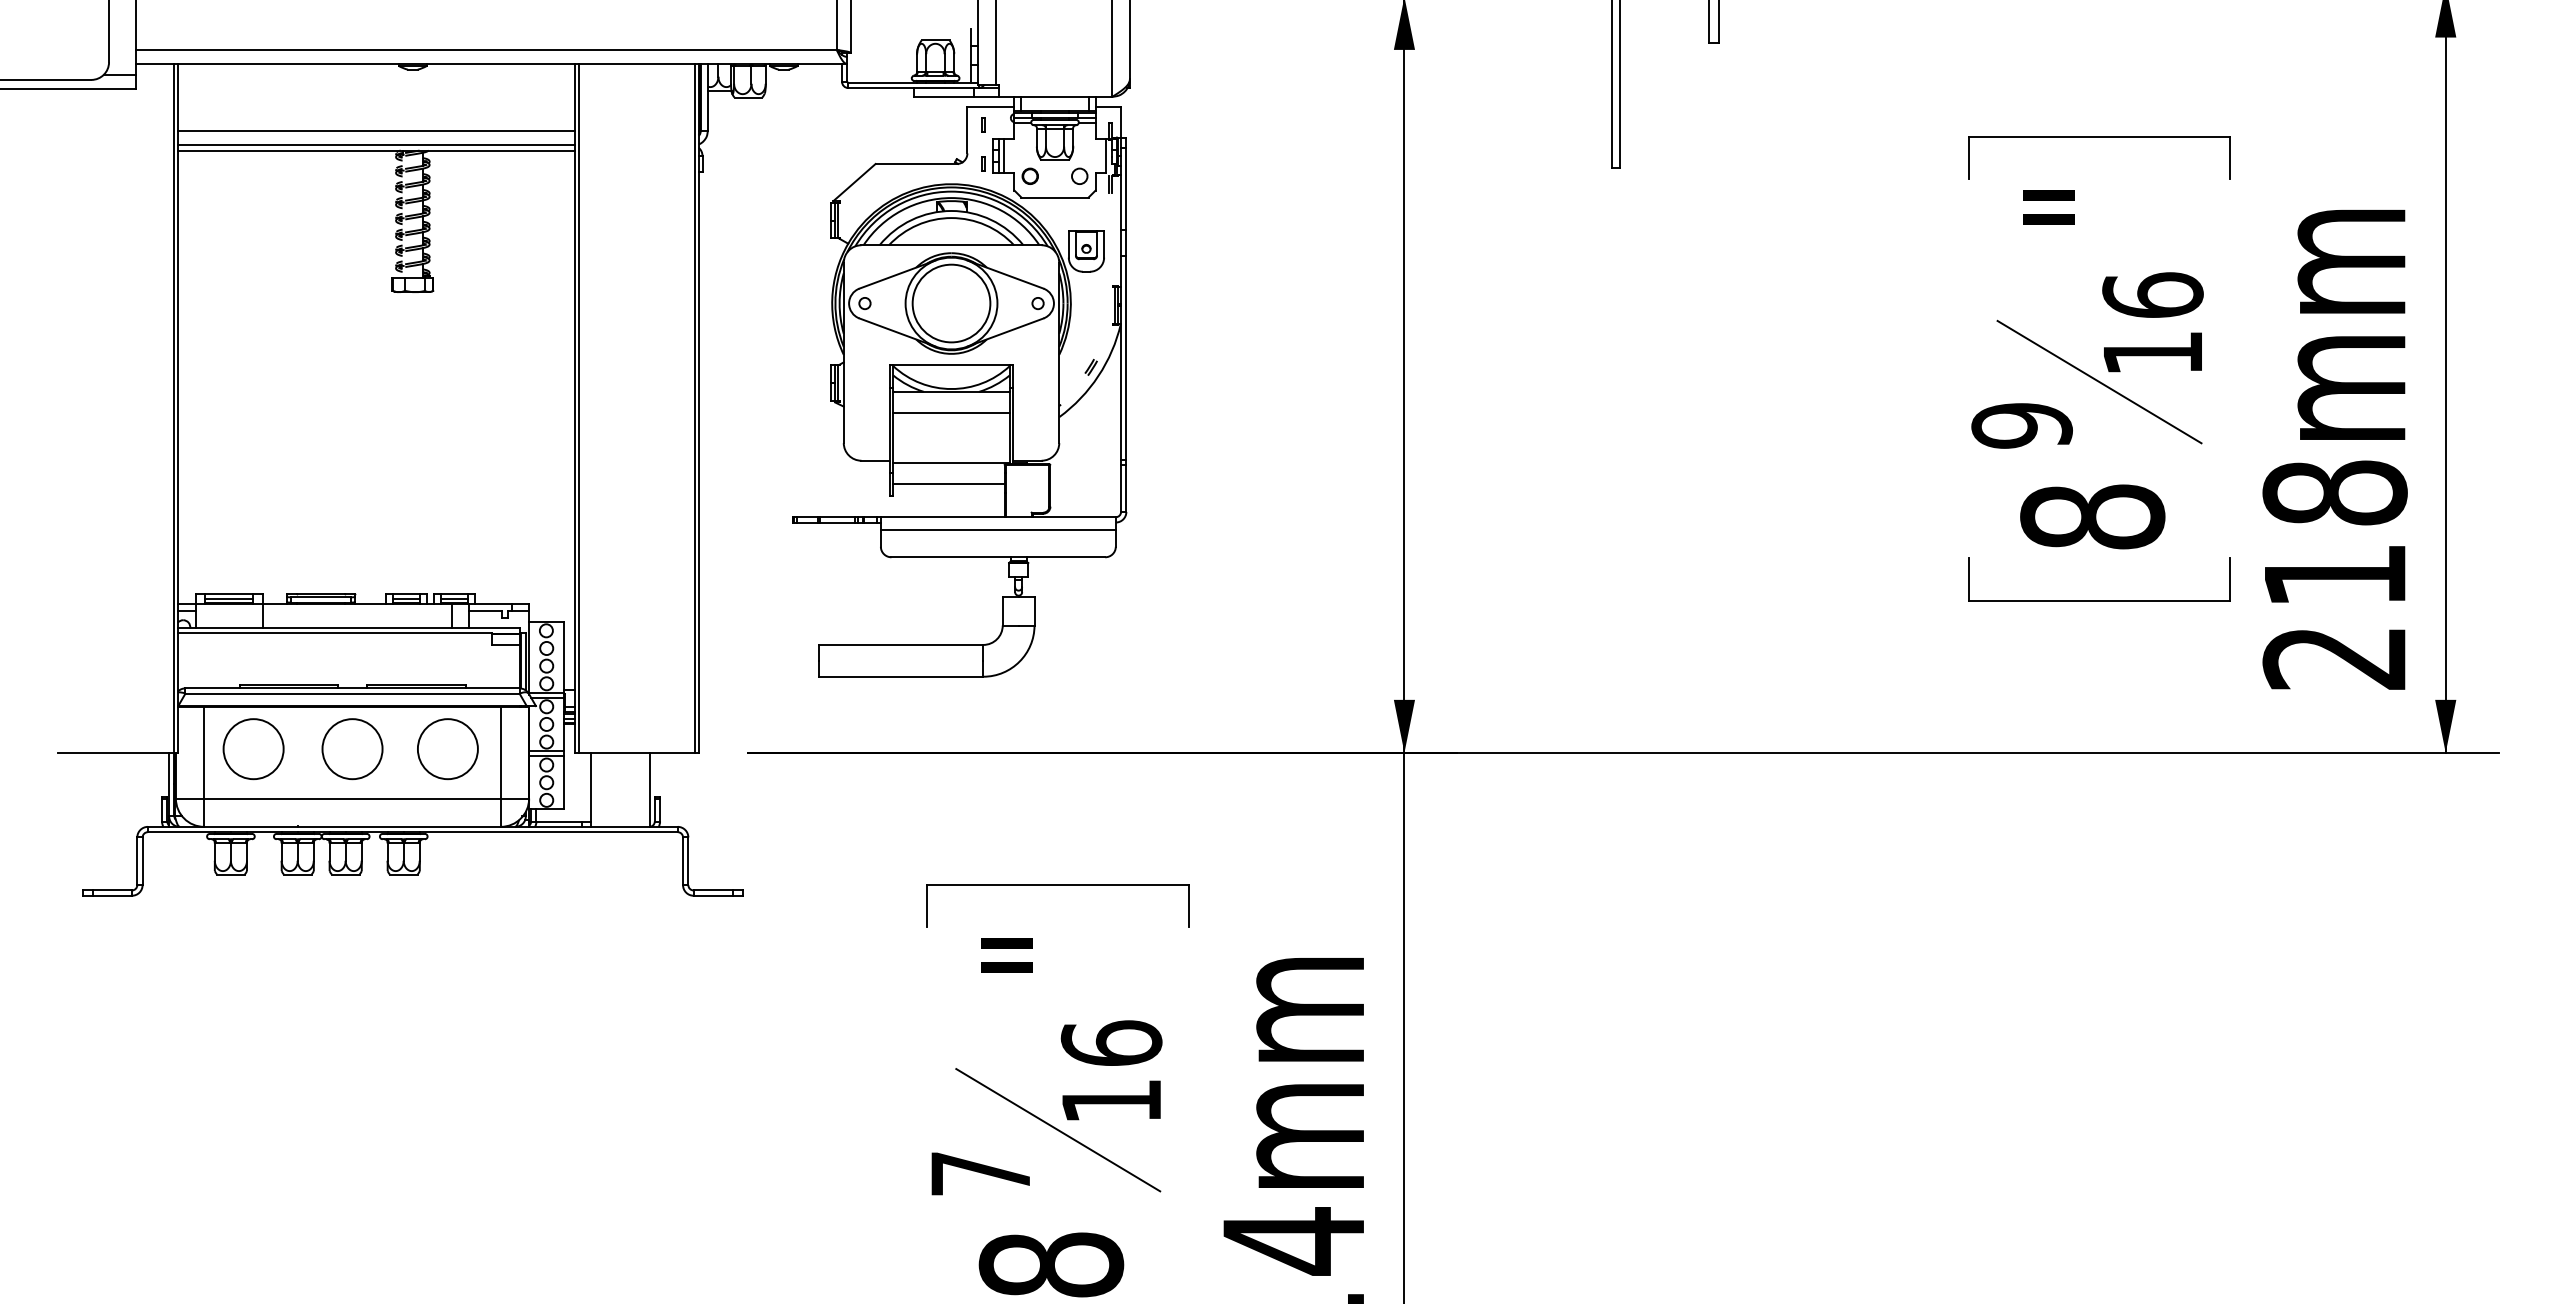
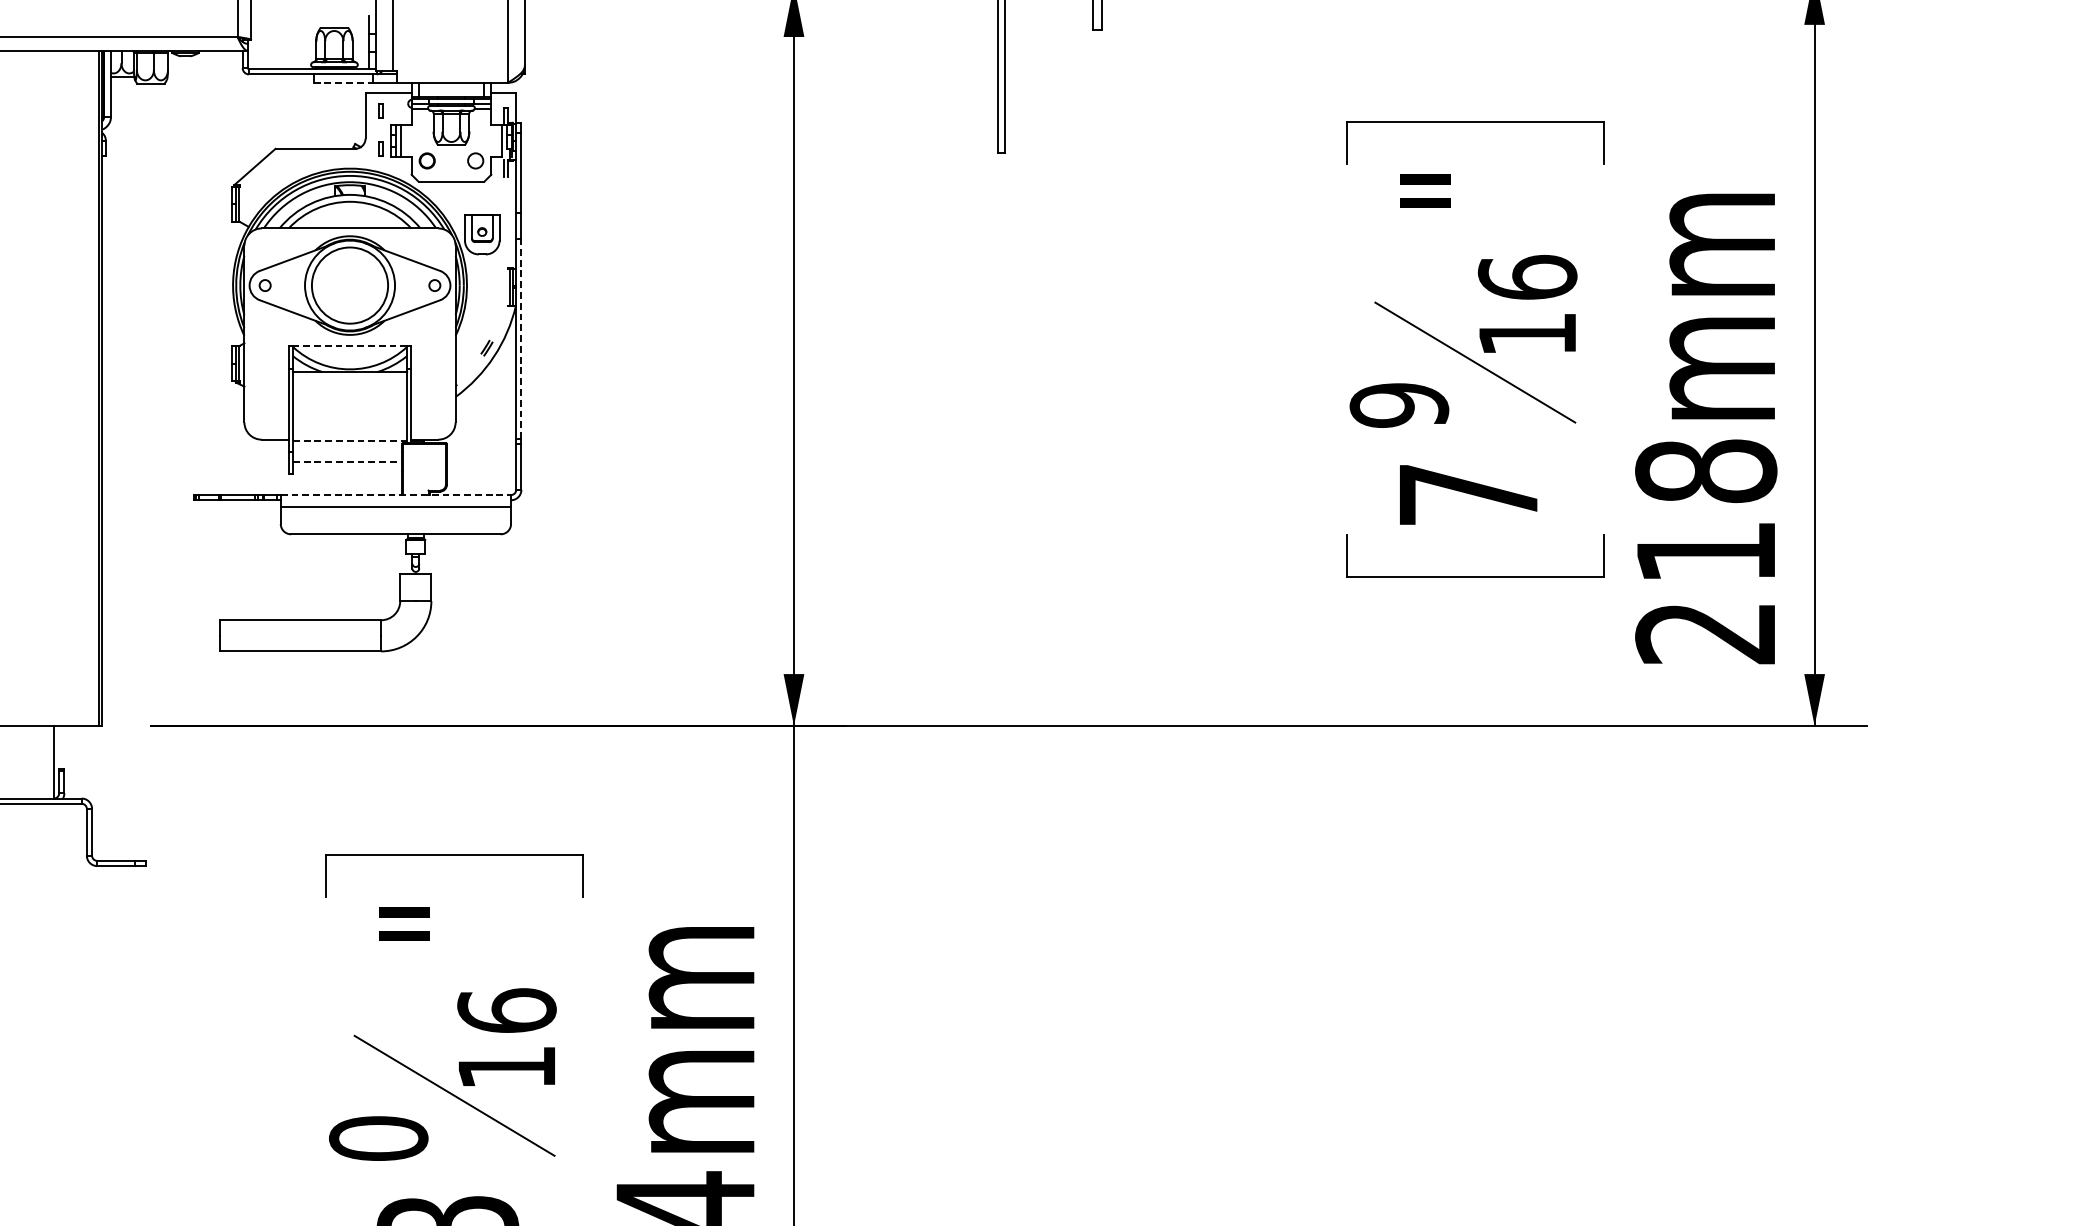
line: (944, 96) -> (343, 82), solid -> dashed
line: (1126, 357) -> (521, 338), solid -> dashed
line: (951, 365) -> (349, 346), solid -> dashed
line: (951, 413) -> (349, 393), removed
line: (952, 462) -> (350, 441), solid -> dashed
line: (948, 483) -> (347, 461), solid -> dashed
text: (2092, 516) -> (1468, 494), 8 -> 7
line: (998, 517) -> (396, 495), solid -> dashed
text: (980, 1173) -> (378, 1138), 7 -> 0

